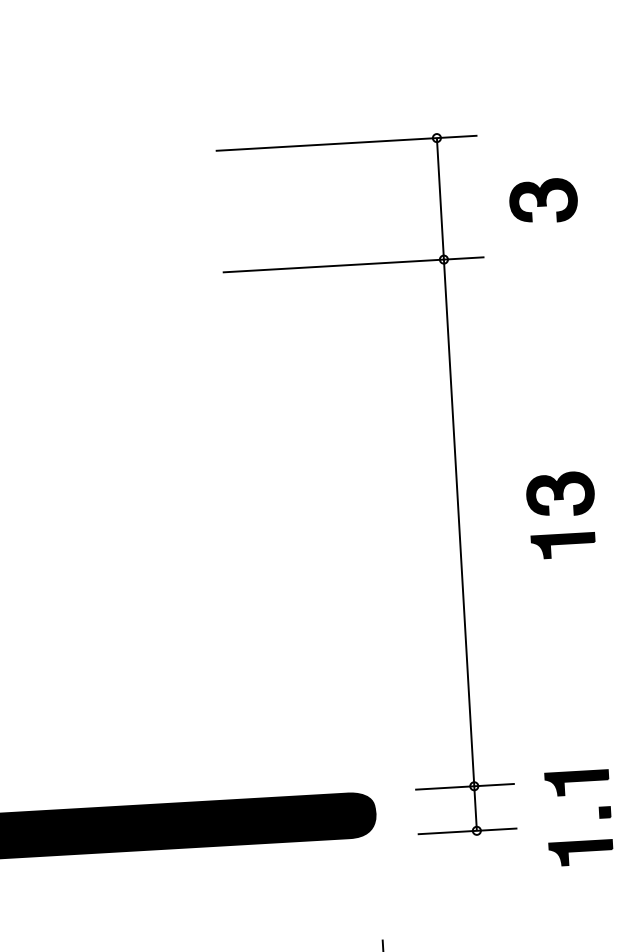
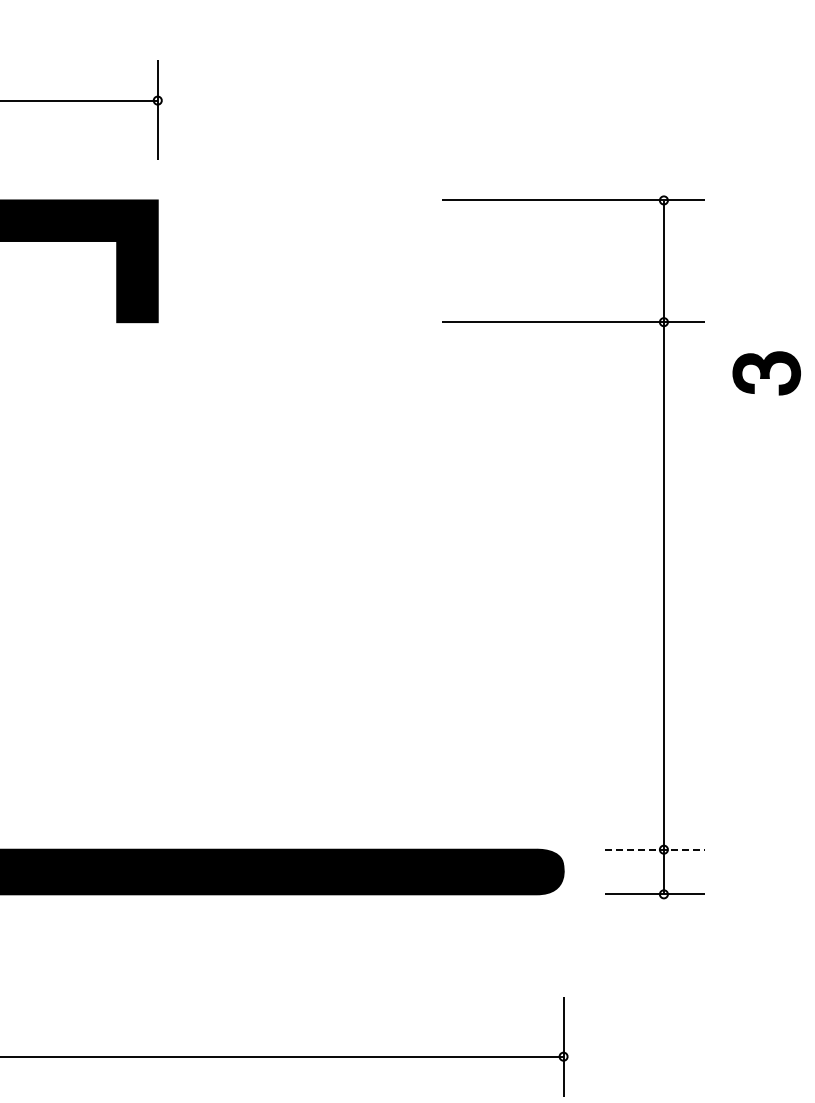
part: (543, 201) -> (766, 373), moved
part: (549, 515) -> (754, 583), removed
line: (464, 786) -> (654, 849), solid -> dashed
part: (599, 816) -> (787, 887), removed

